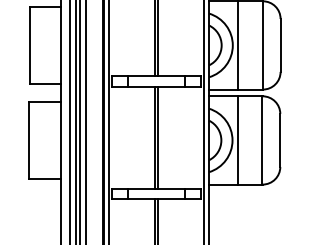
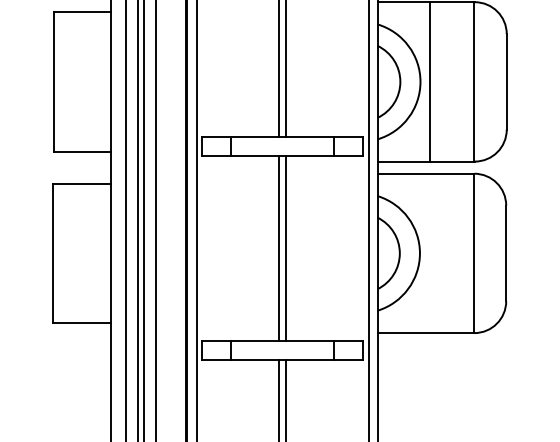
line: (237, 140) -> (428, 253), removed

